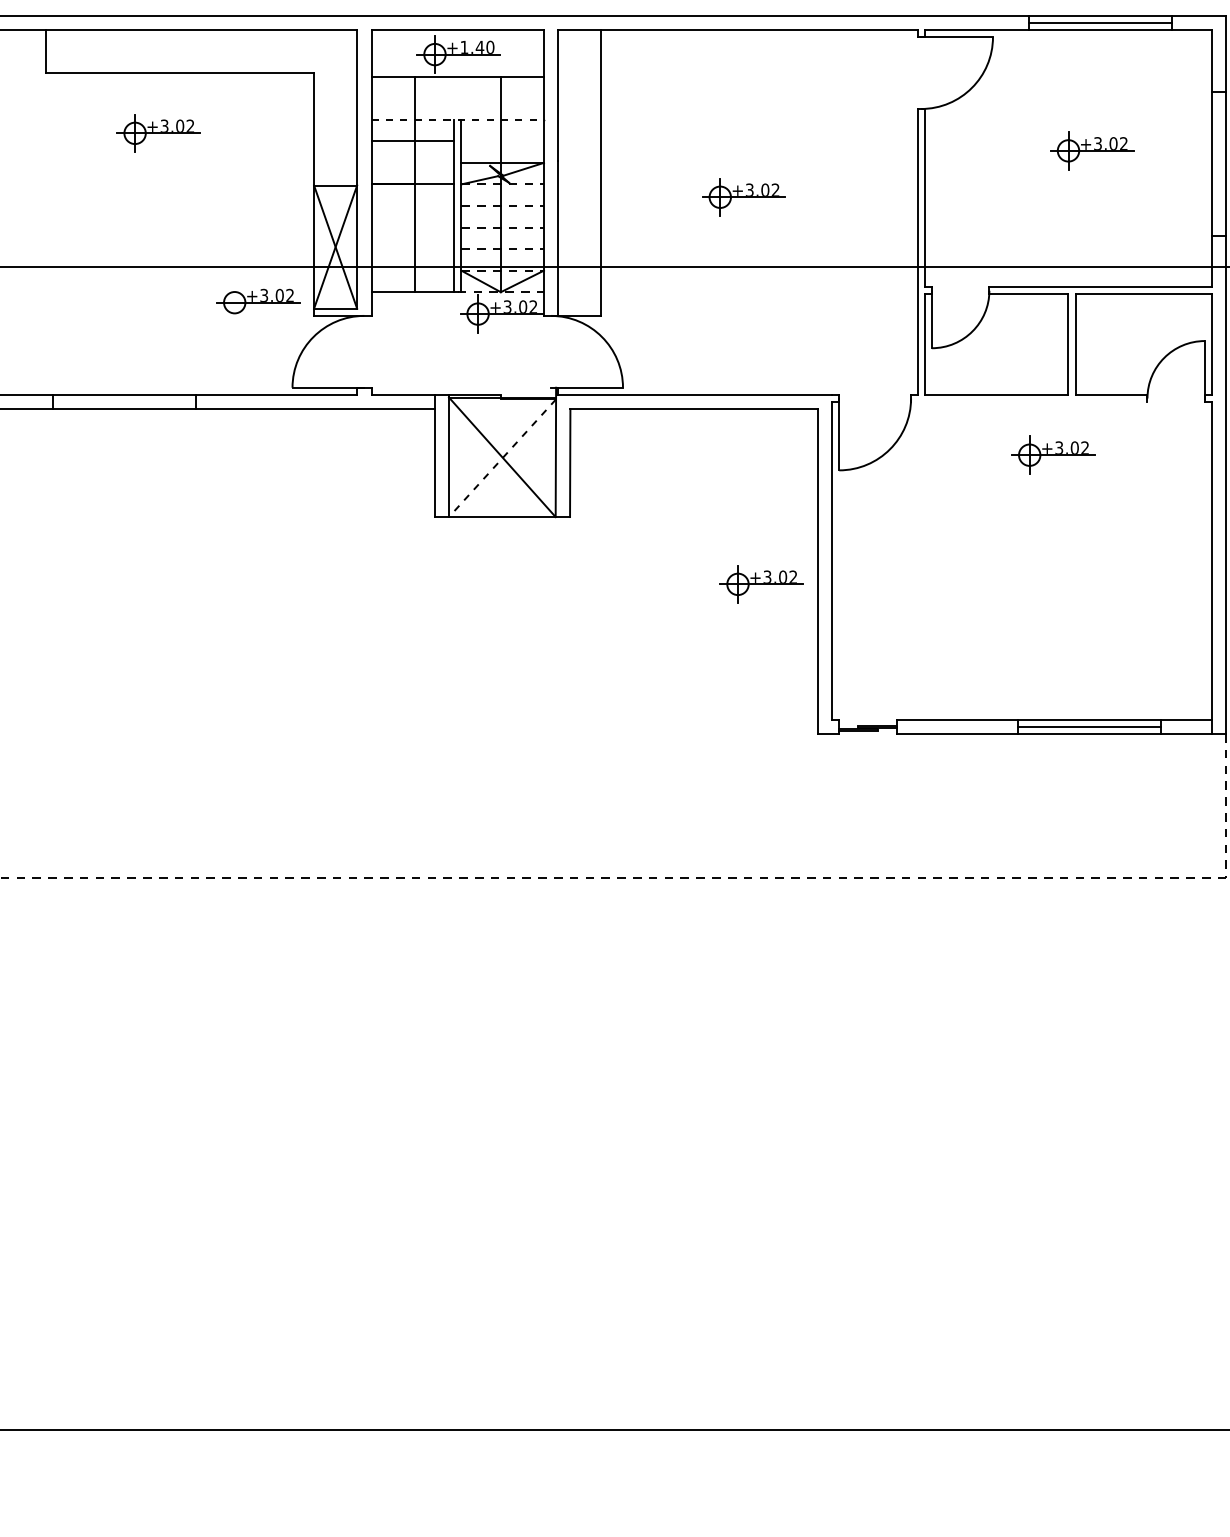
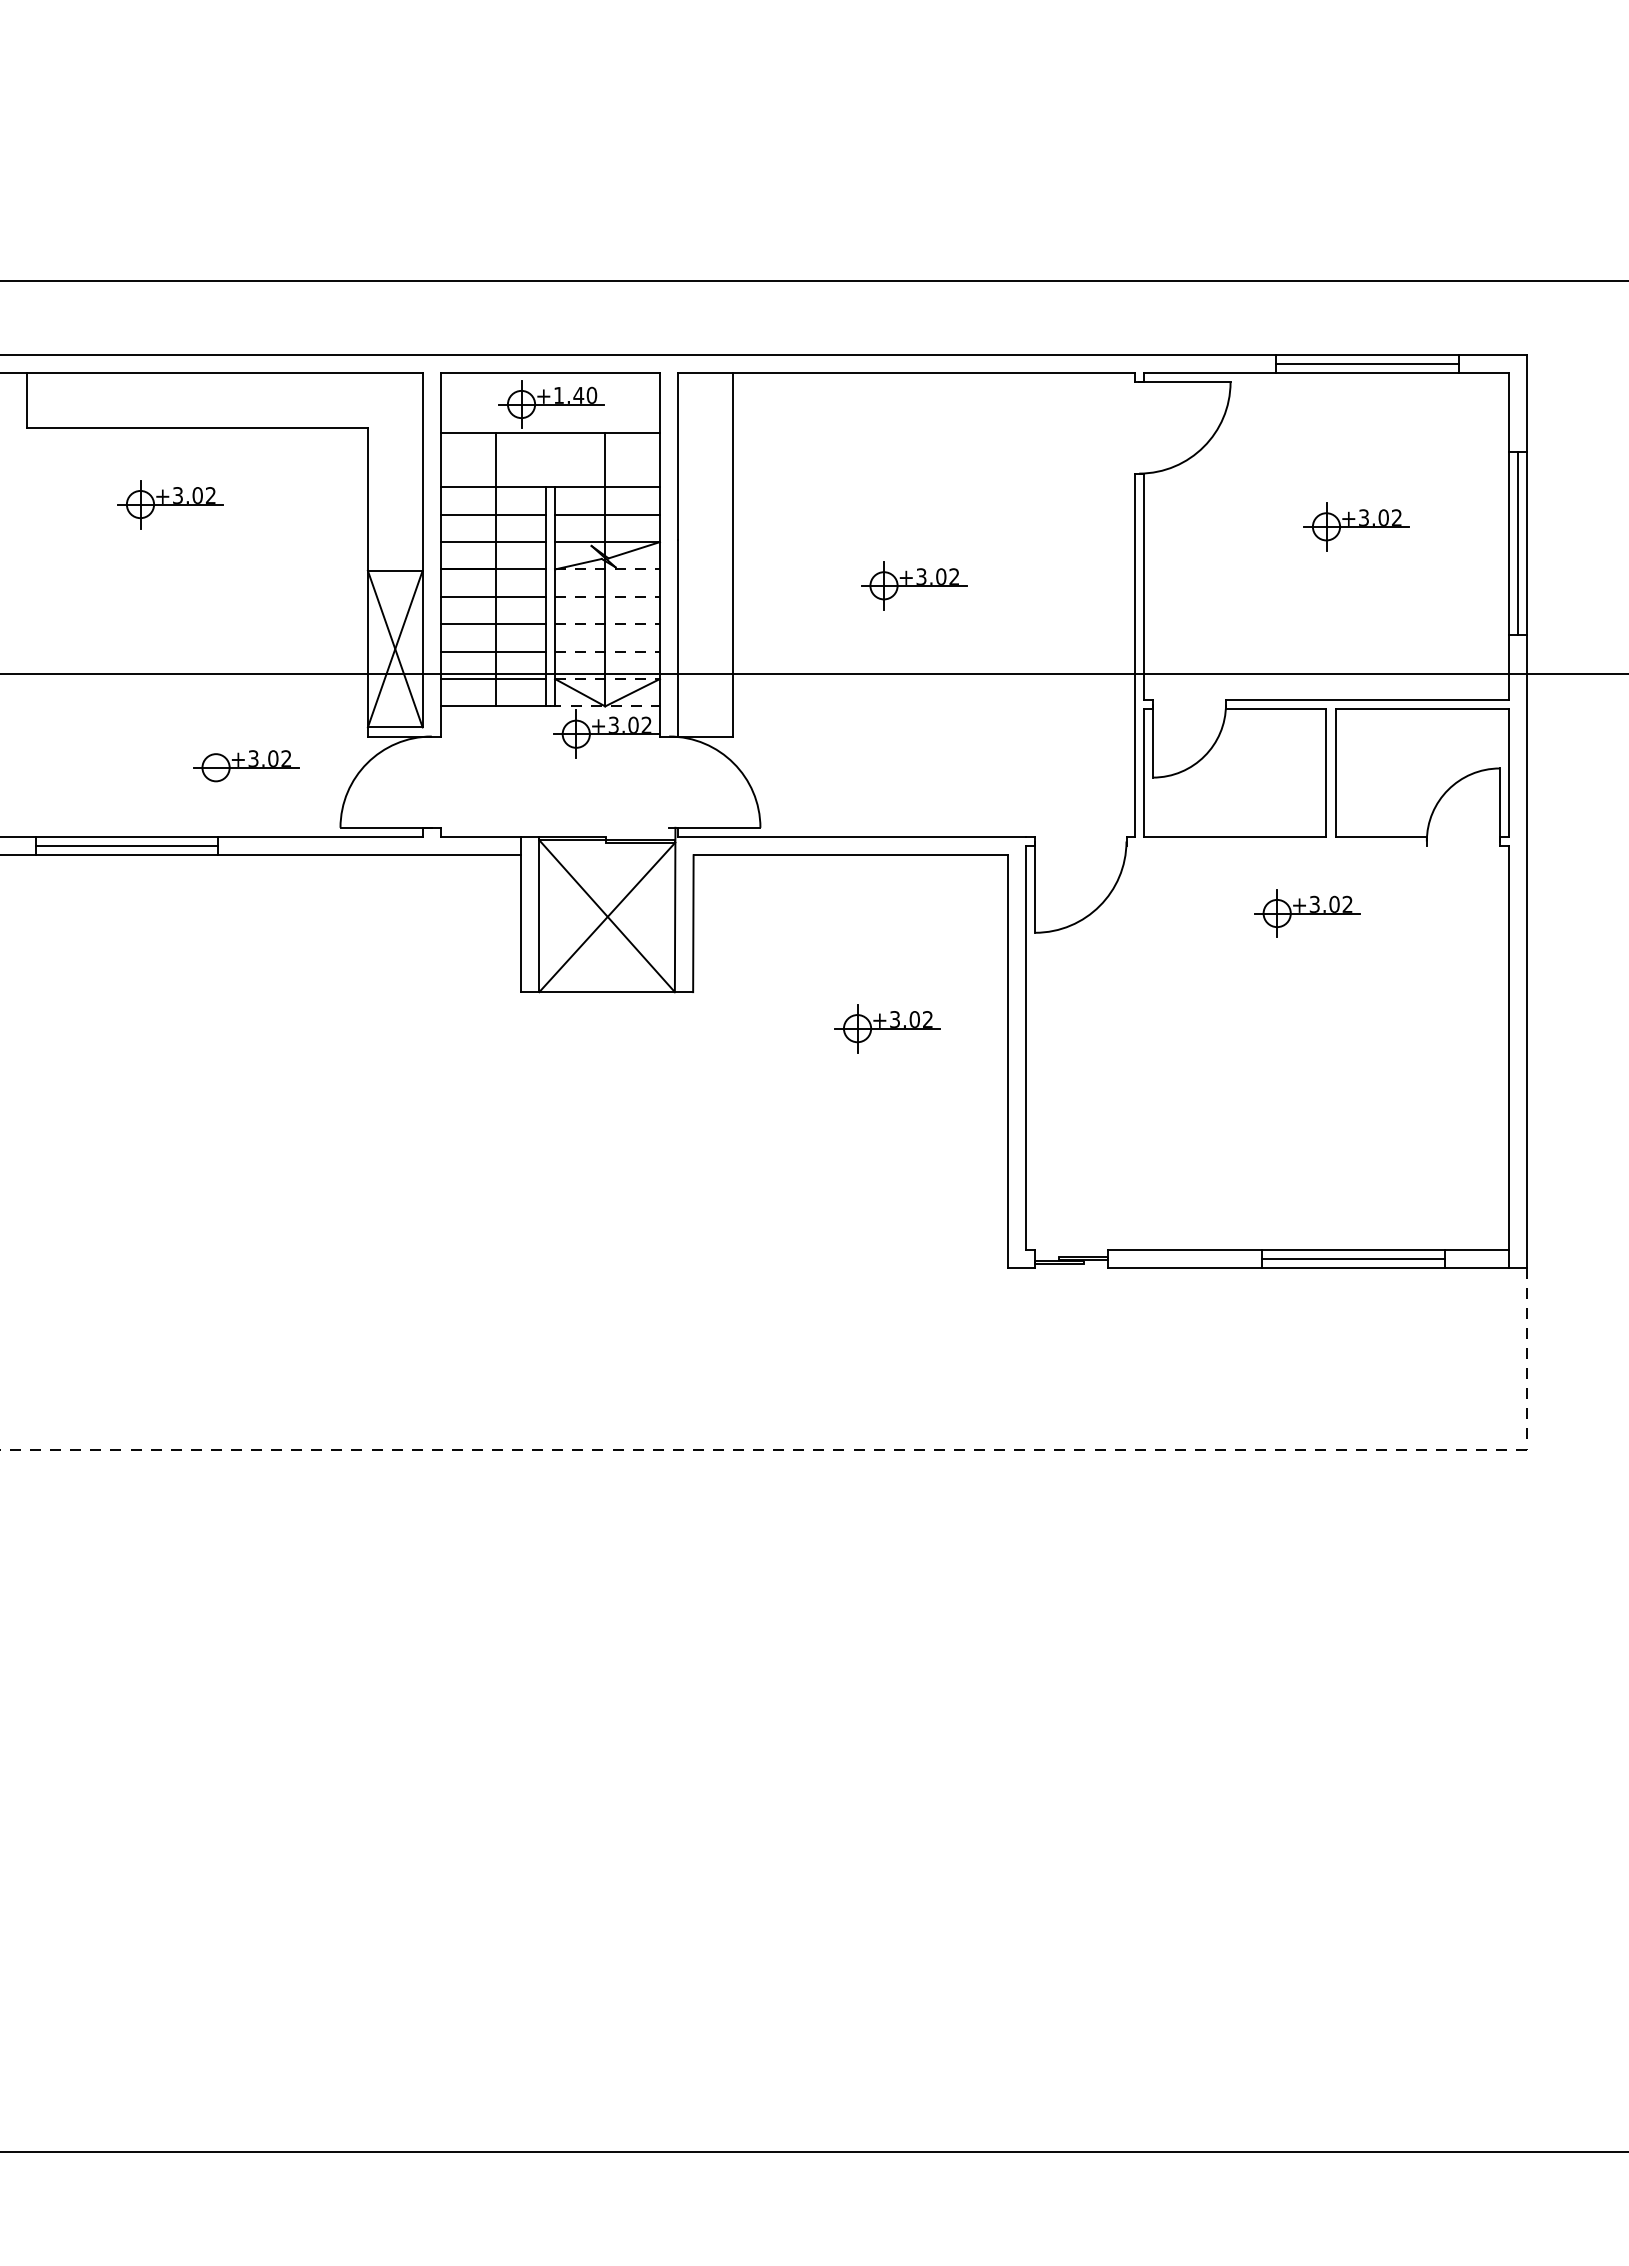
line: (457, 119) -> (550, 487), dashed -> solid
line: (502, 141) -> (607, 514), added
line: (412, 163) -> (492, 542), added
line: (1219, 163) -> (1518, 542), added
line: (412, 205) -> (492, 596), added
line: (412, 227) -> (492, 624), added
line: (412, 248) -> (492, 651), added
line: (412, 271) -> (492, 679), added
part: (258, 301) -> (246, 766), moved
line: (124, 402) -> (126, 846), added
line: (502, 458) -> (607, 917), dashed -> solid
part: (761, 584) -> (887, 1028), moved

